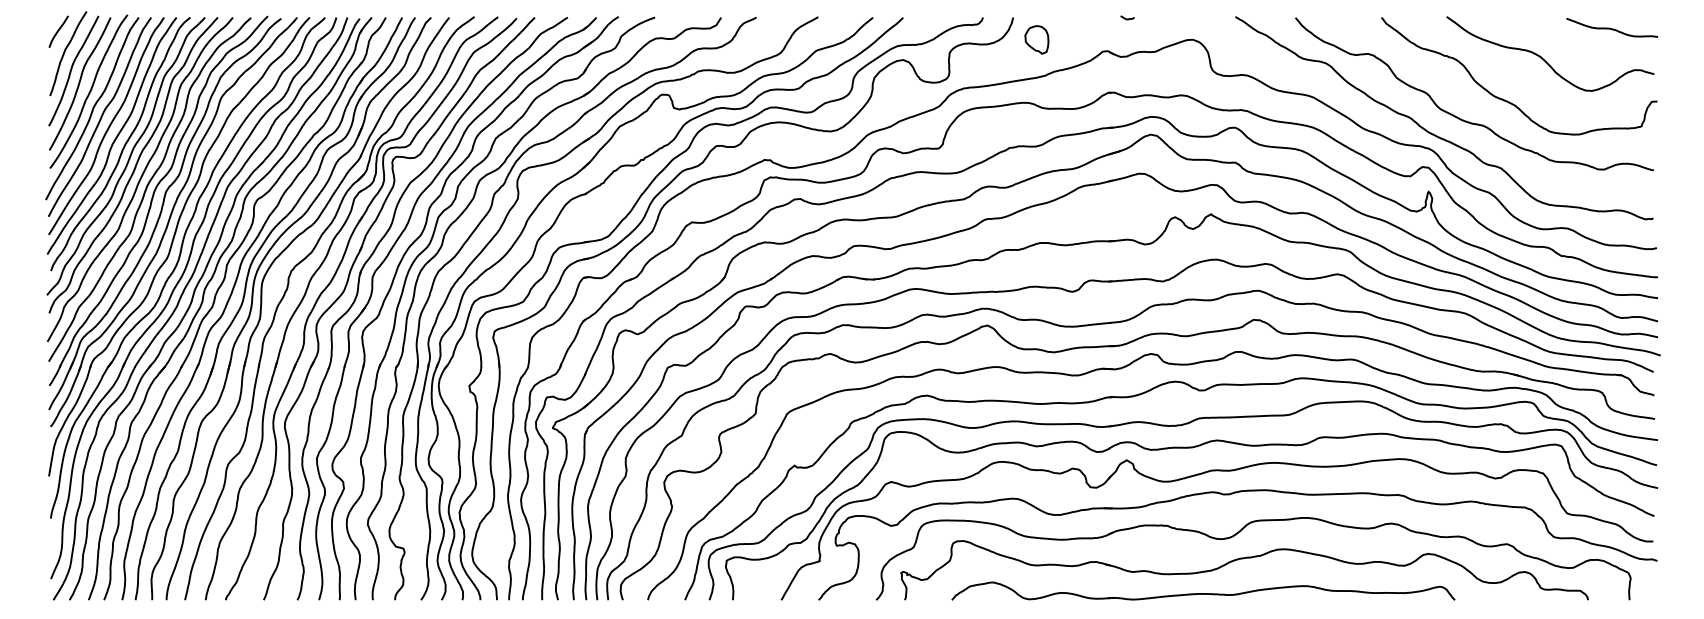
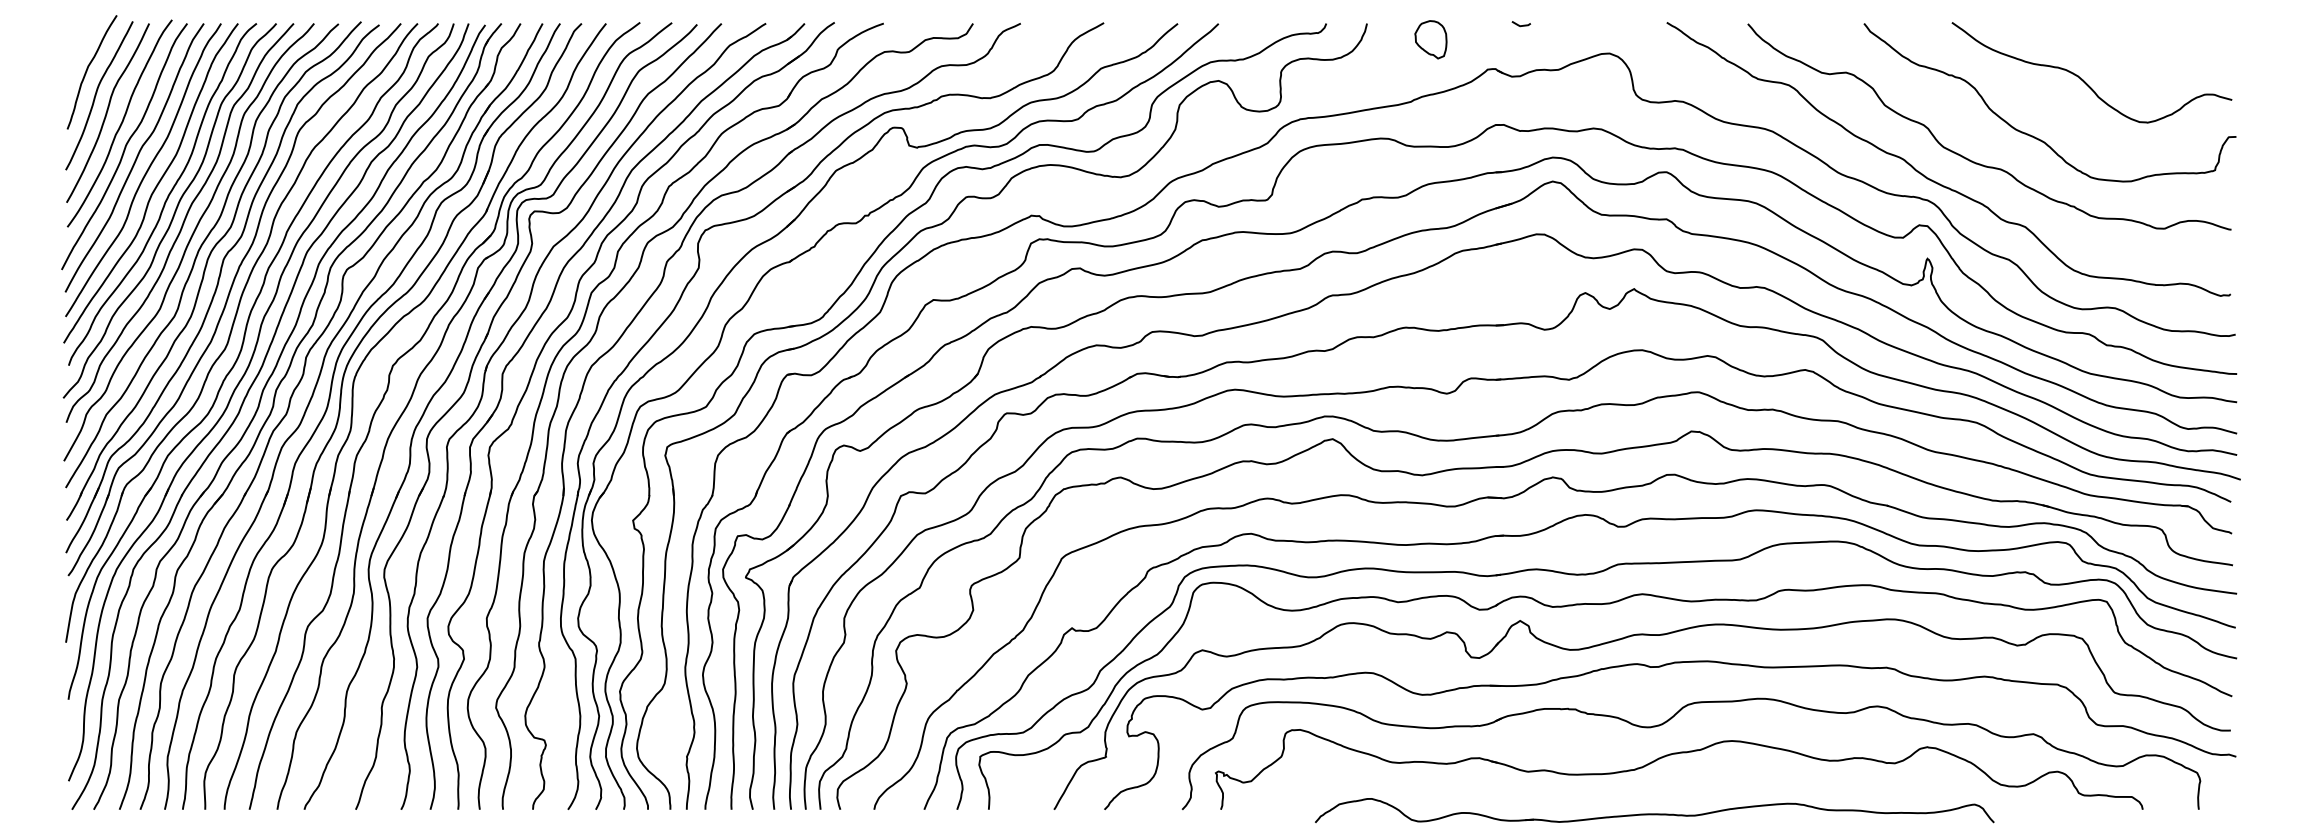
curve: (1612, 28) -> (2175, 38), removed
curve: (58, 31) -> (78, 42), removed
part: (1036, 39) -> (1430, 39), moved
part: (1203, 591) -> (1654, 810), moved

